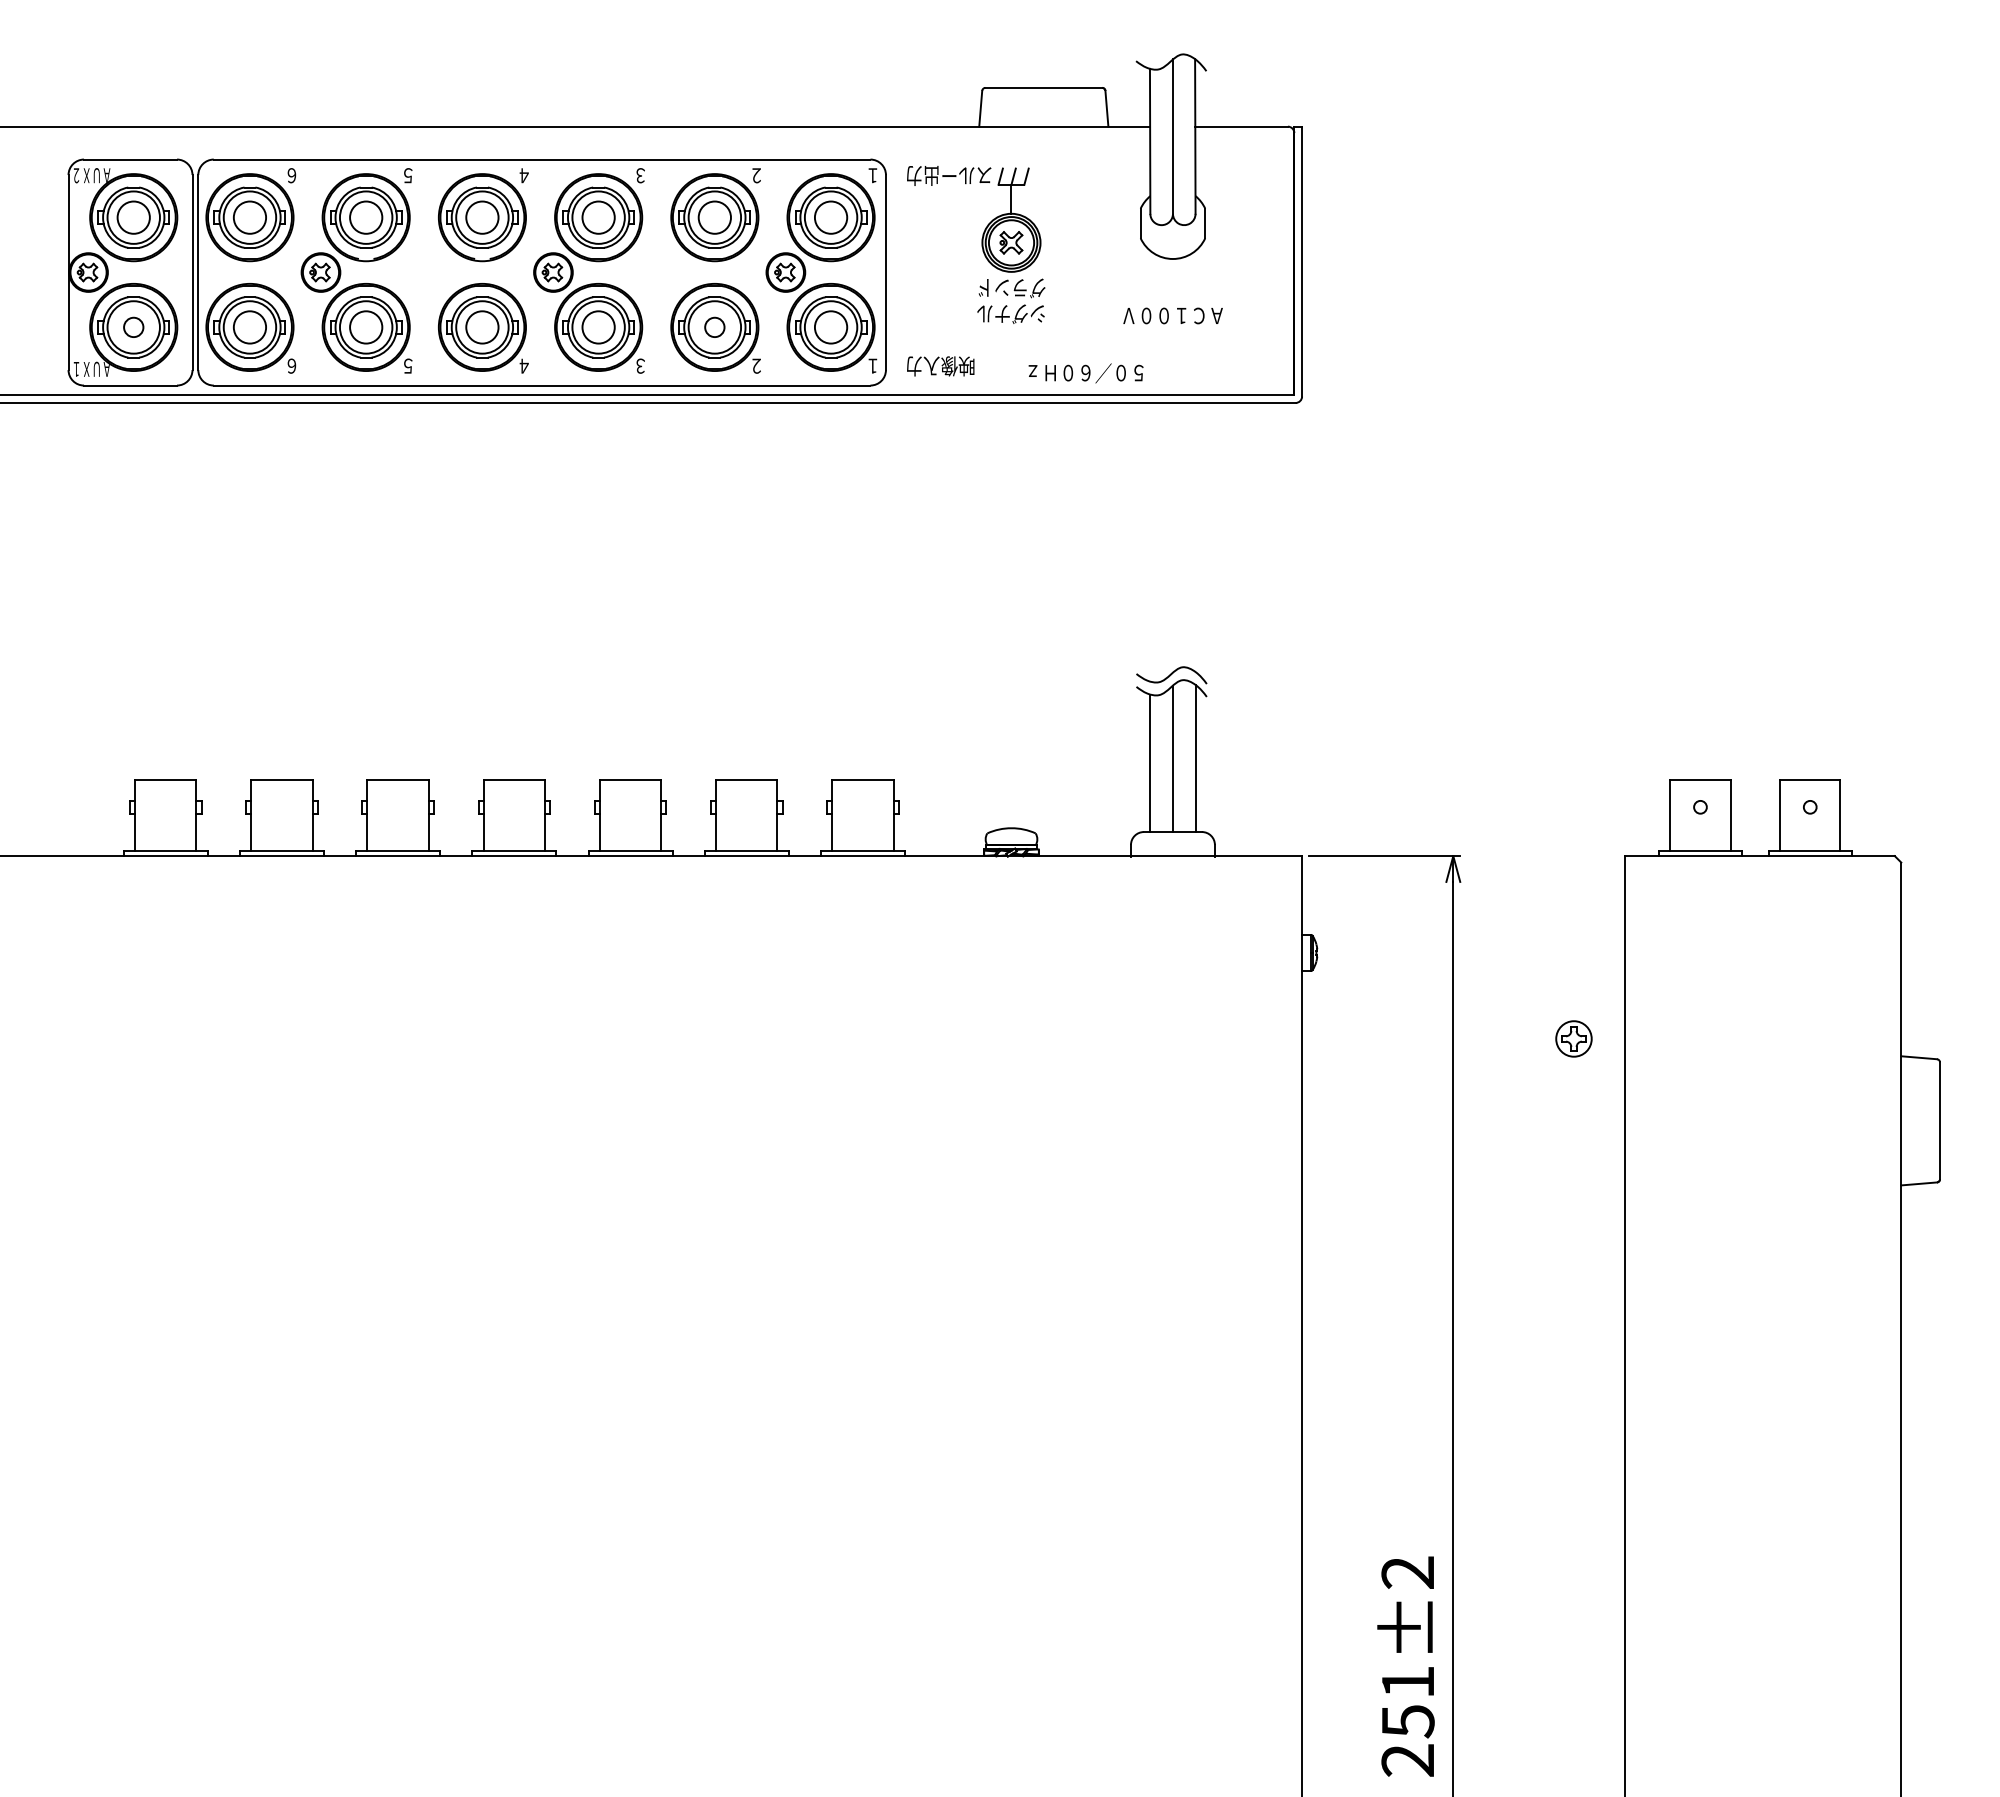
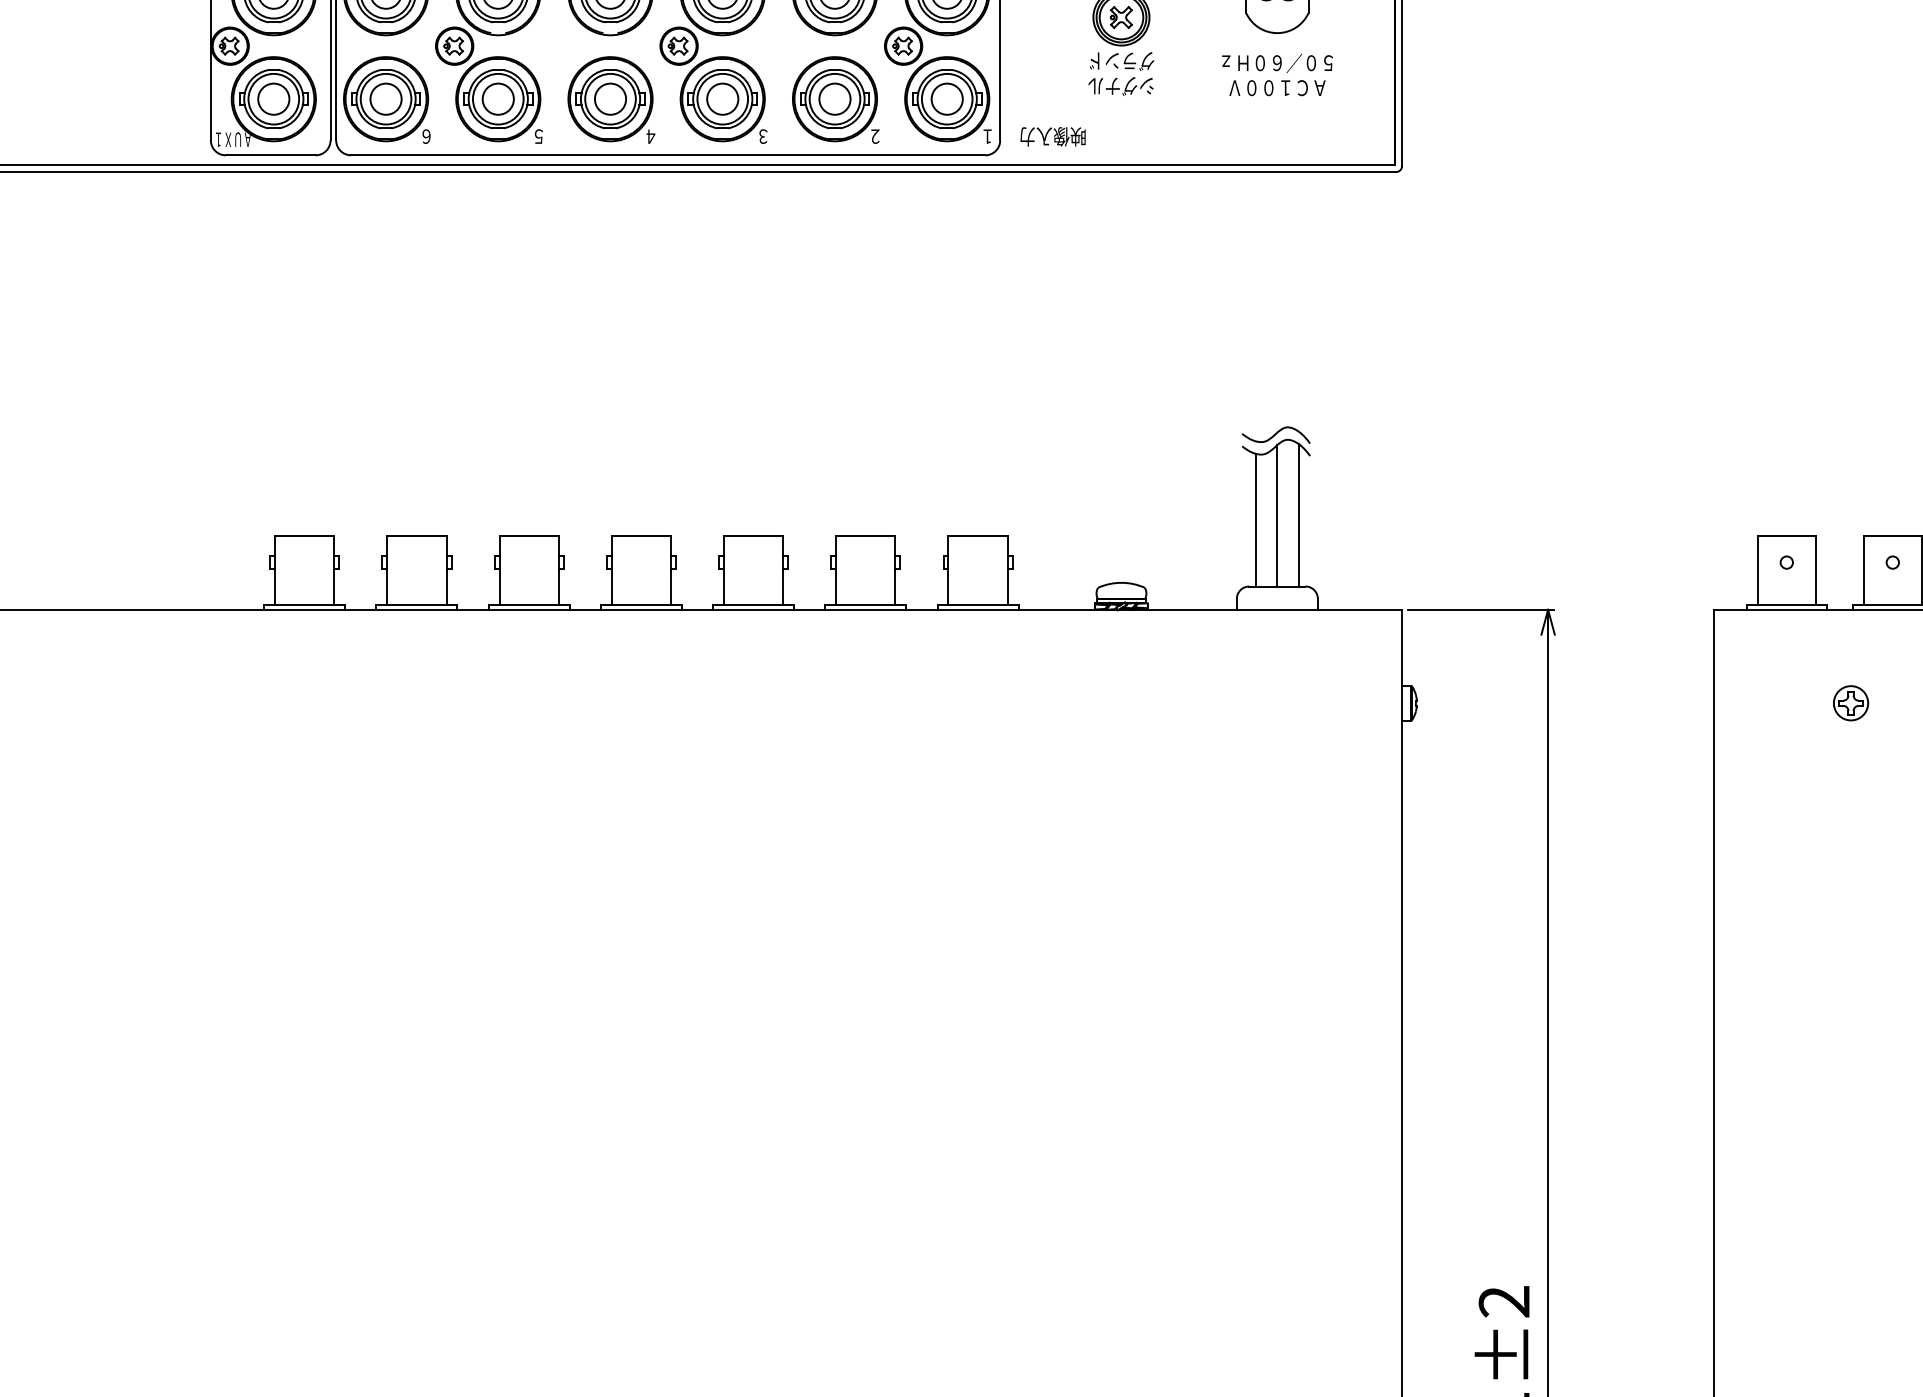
circle: (133, 327) -> (273, 99), size x1.67
circle: (714, 327) -> (834, 99), size x1.67
text: (1085, 373) -> (1276, 63), moved
part: (1573, 1038) -> (1850, 702), moved

